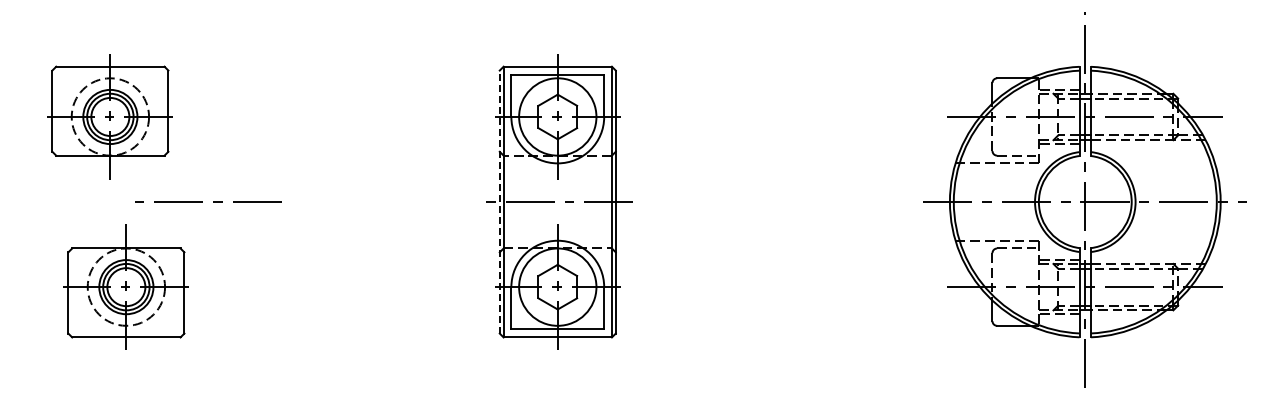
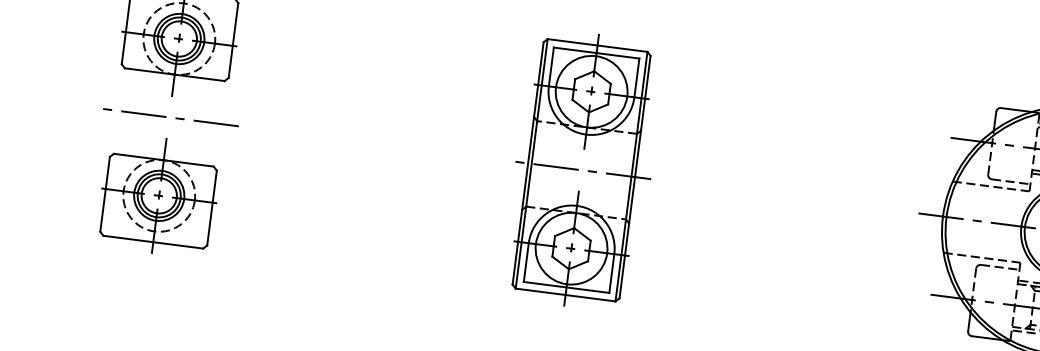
line: (213, 201) -> (175, 117), moved
line: (499, 201) -> (527, 162), dashed -> solid
part: (125, 286) -> (158, 195), moved

